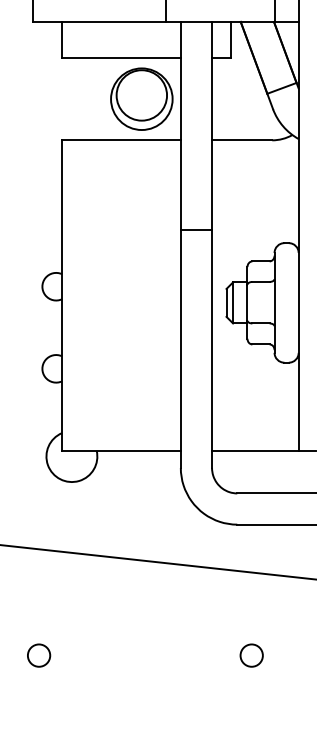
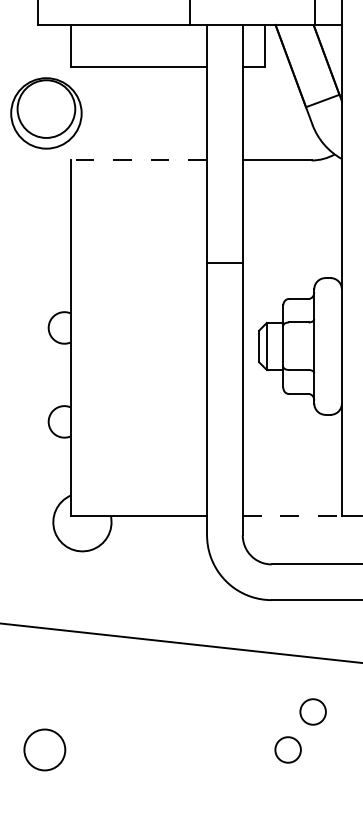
part: (141, 99) -> (46, 113), moved
line: (121, 140) -> (139, 160), solid -> dashed
line: (255, 450) -> (292, 515), solid -> dashed
circle: (273, 621) -> (312, 711), added
circle: (38, 655) -> (44, 749), size x1.6

